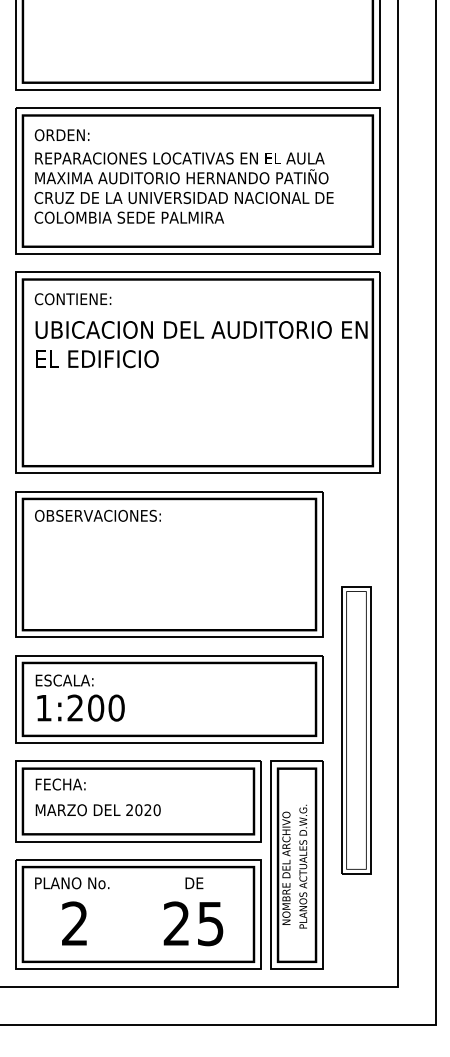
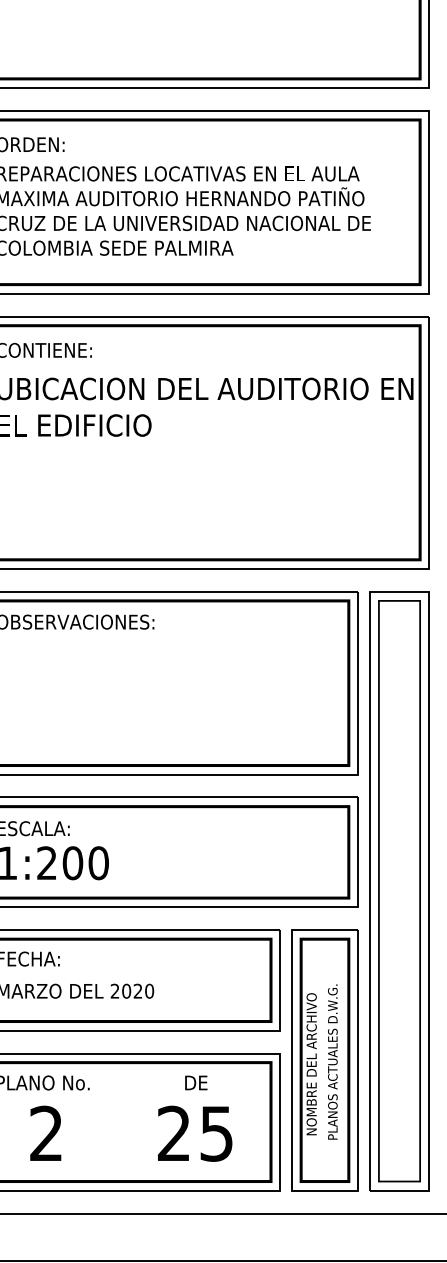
part: (356, 730) -> (399, 891), size x1.67

